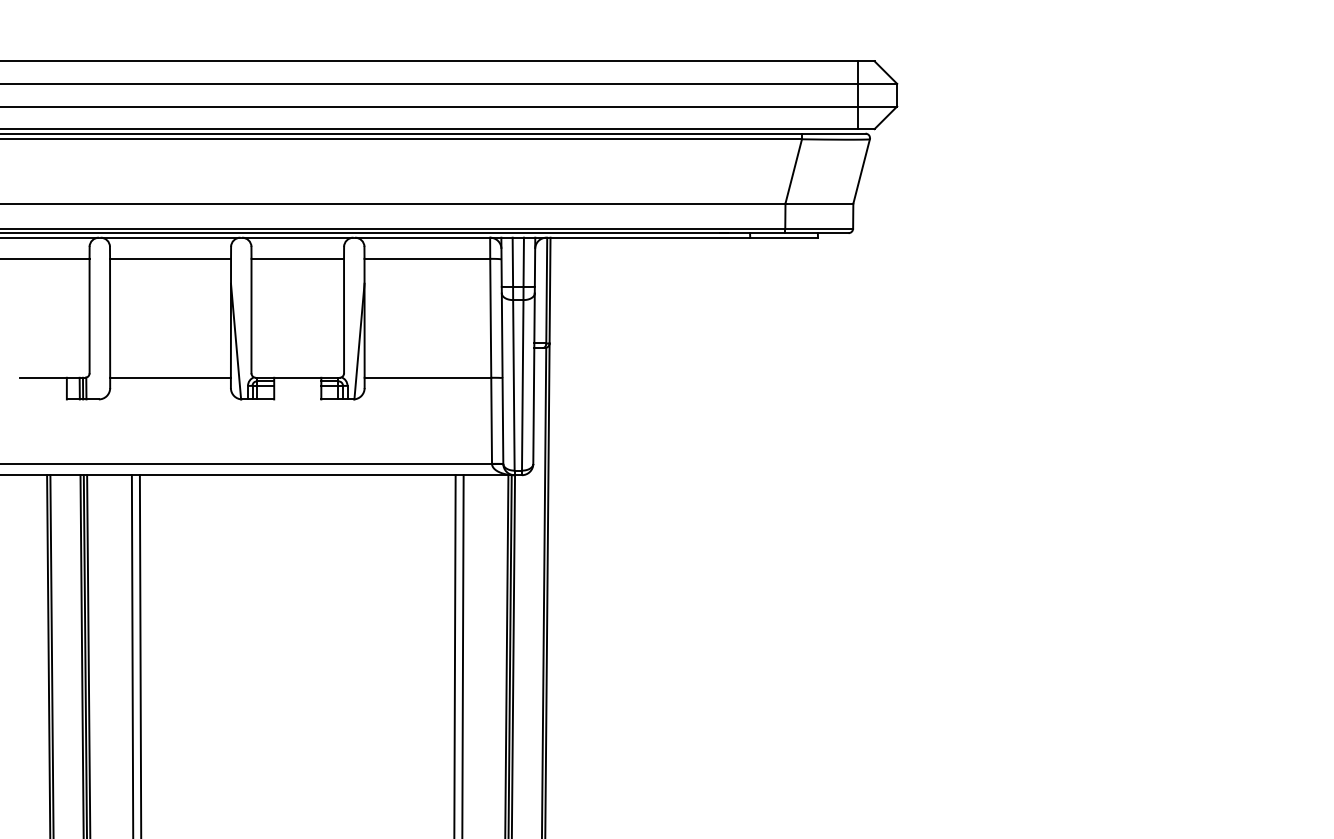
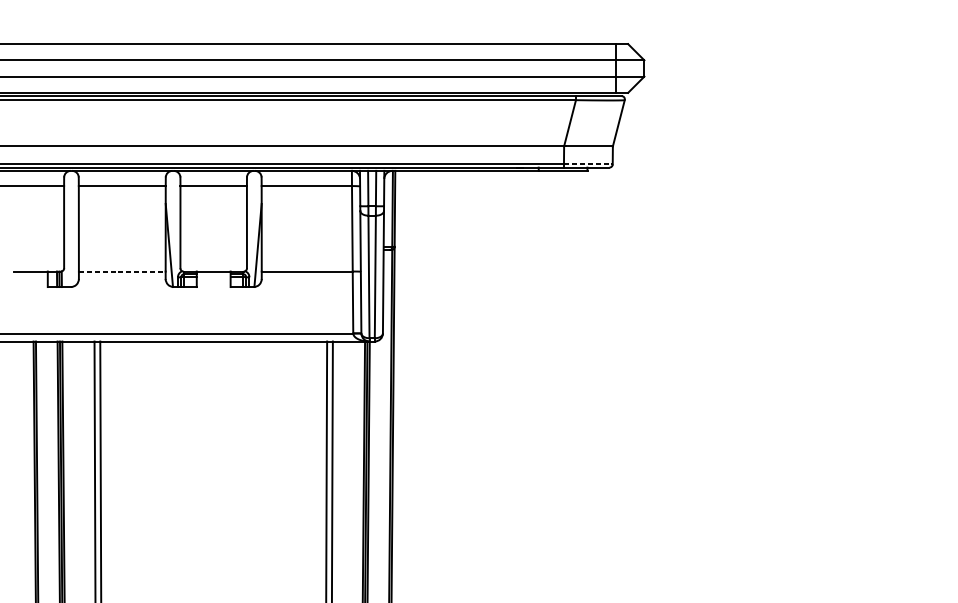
line: (819, 228) -> (588, 164), solid -> dashed
line: (171, 377) -> (122, 271), solid -> dashed

